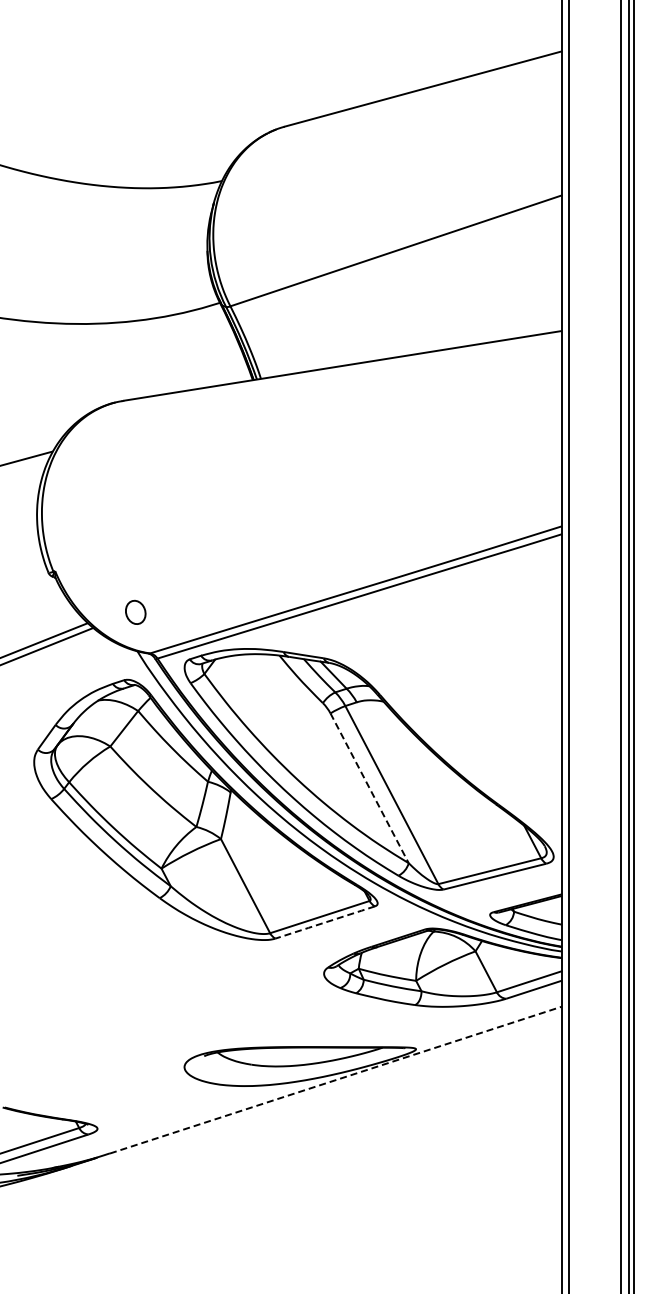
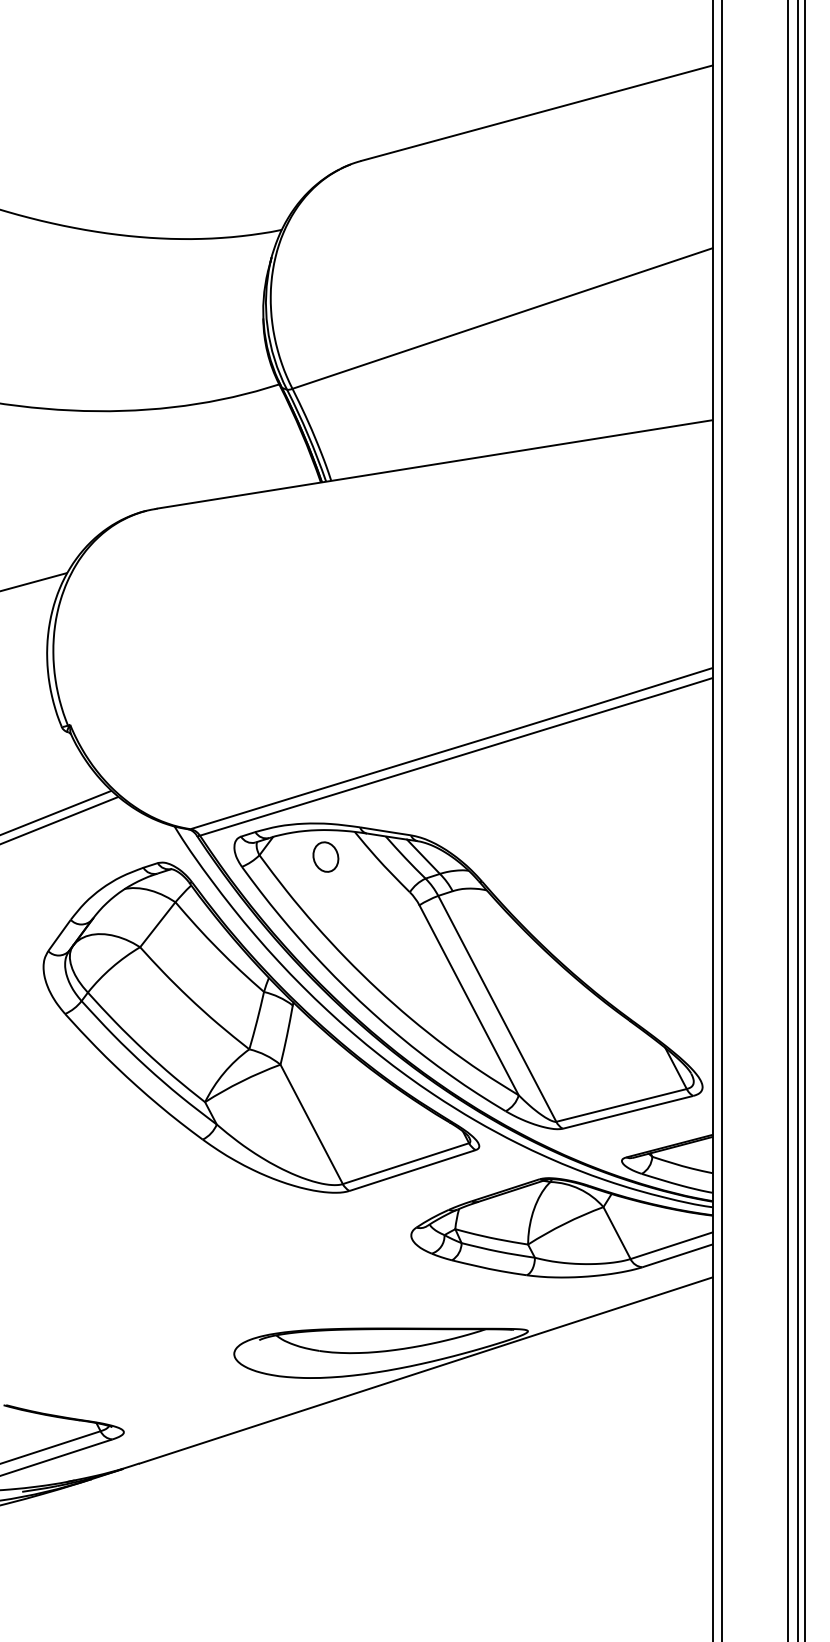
part: (135, 611) -> (325, 855), moved
line: (369, 788) -> (468, 1000), dashed -> solid
line: (324, 922) -> (411, 1170), dashed -> solid
line: (336, 1079) -> (427, 1369), dashed -> solid

